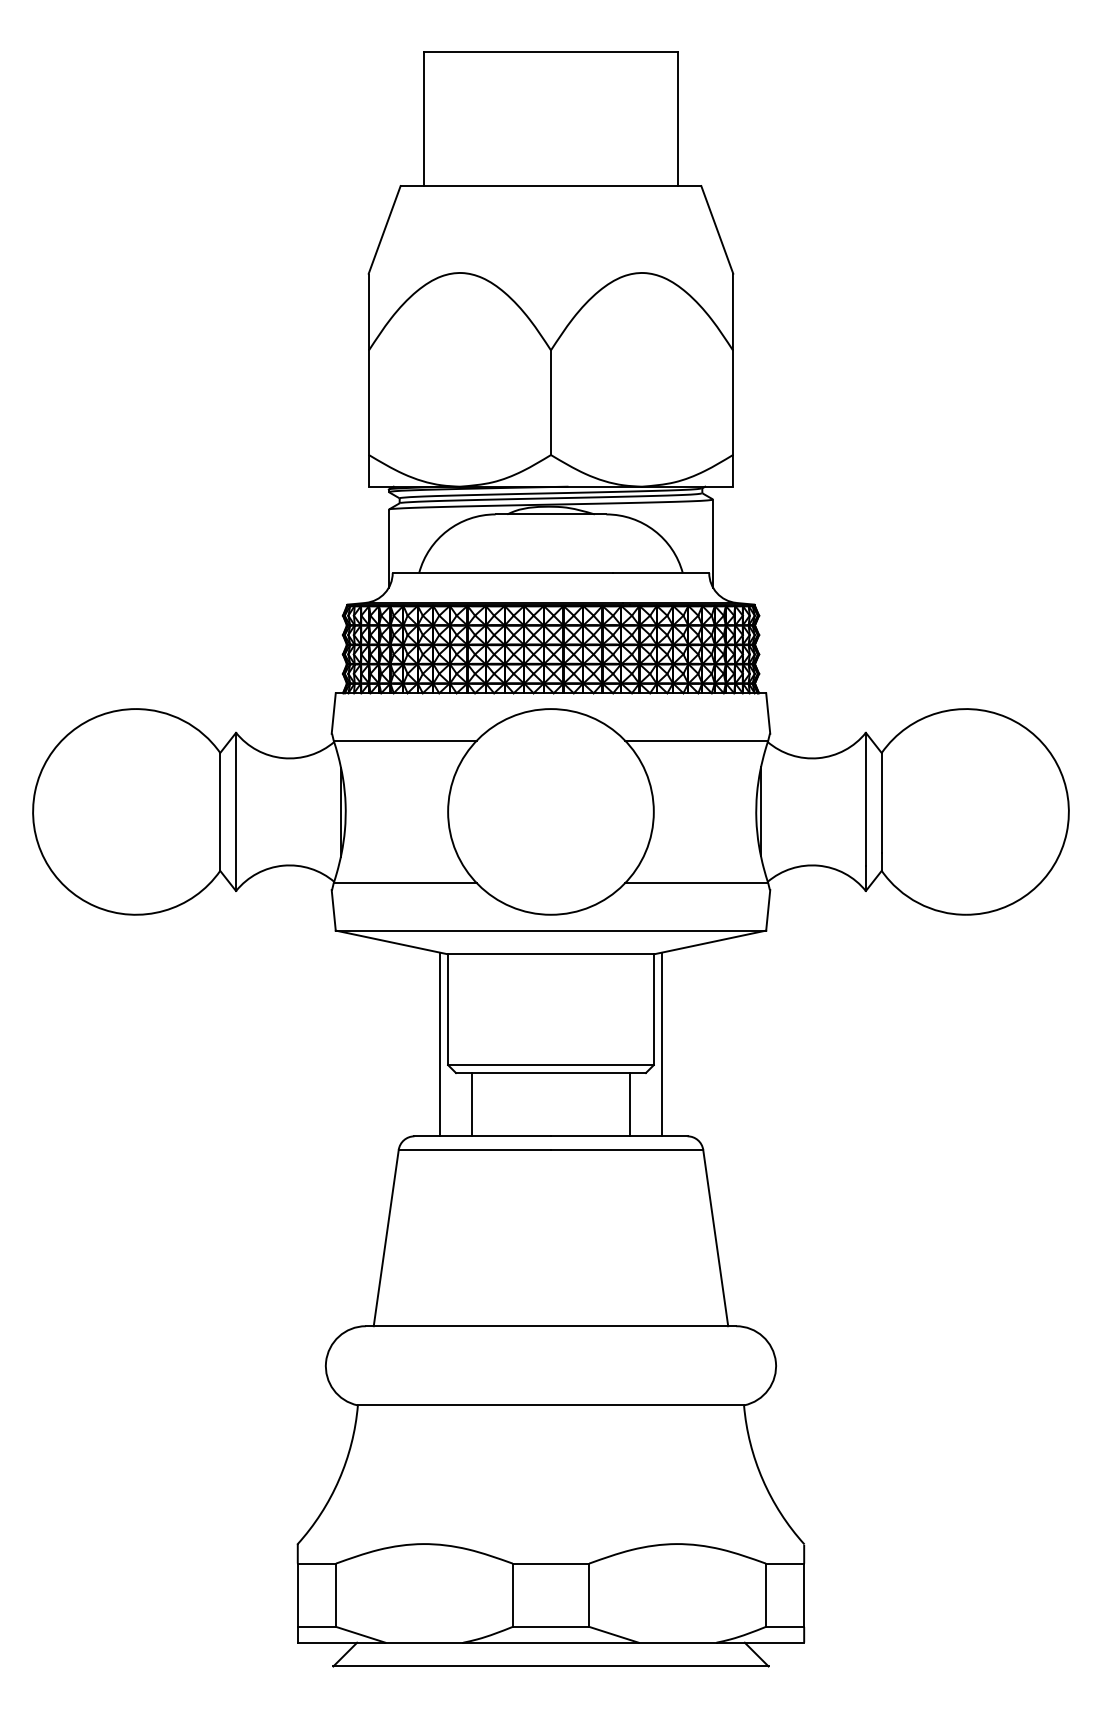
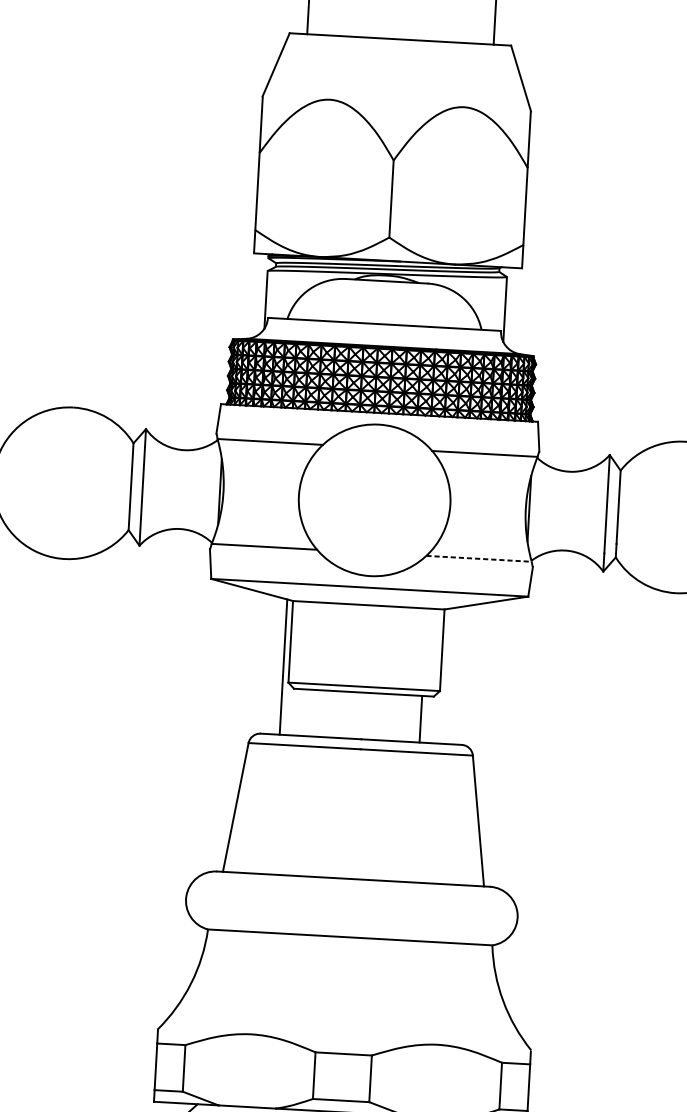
line: (697, 883) -> (479, 559), solid -> dashed
line: (661, 1044) -> (446, 676), removed
line: (471, 1104) -> (304, 712), removed

